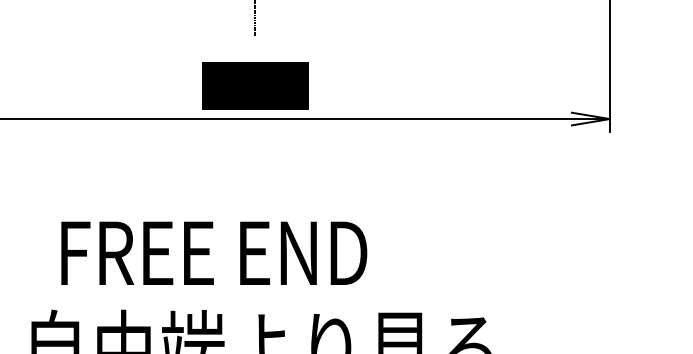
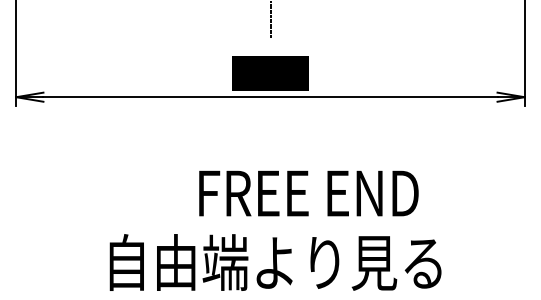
text: (213, 253) -> (308, 193), moved

